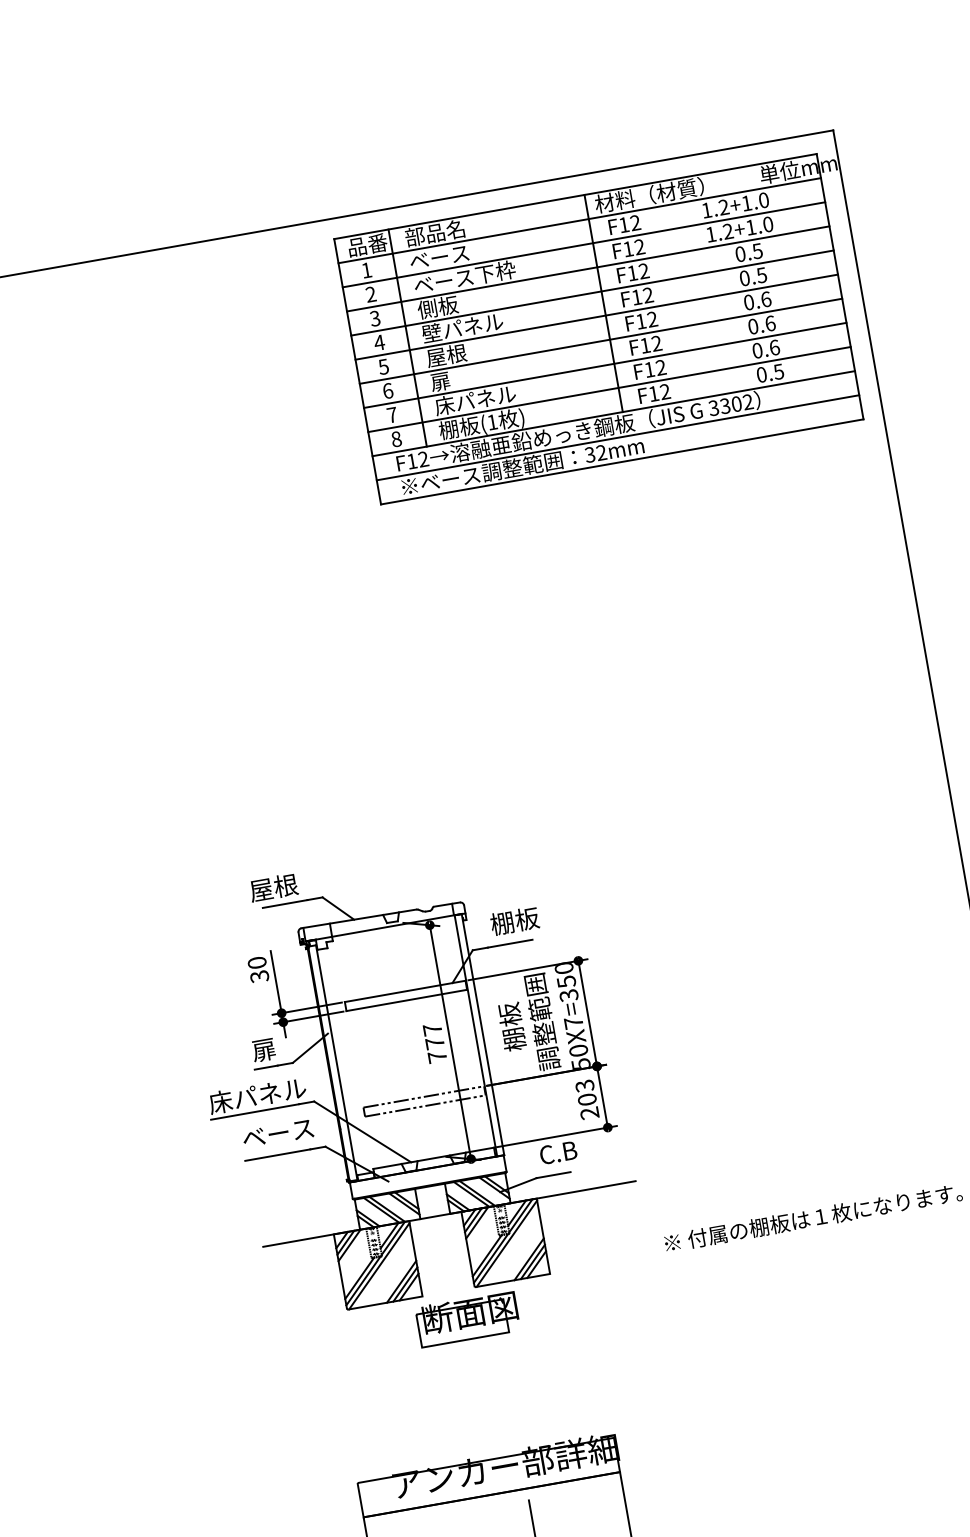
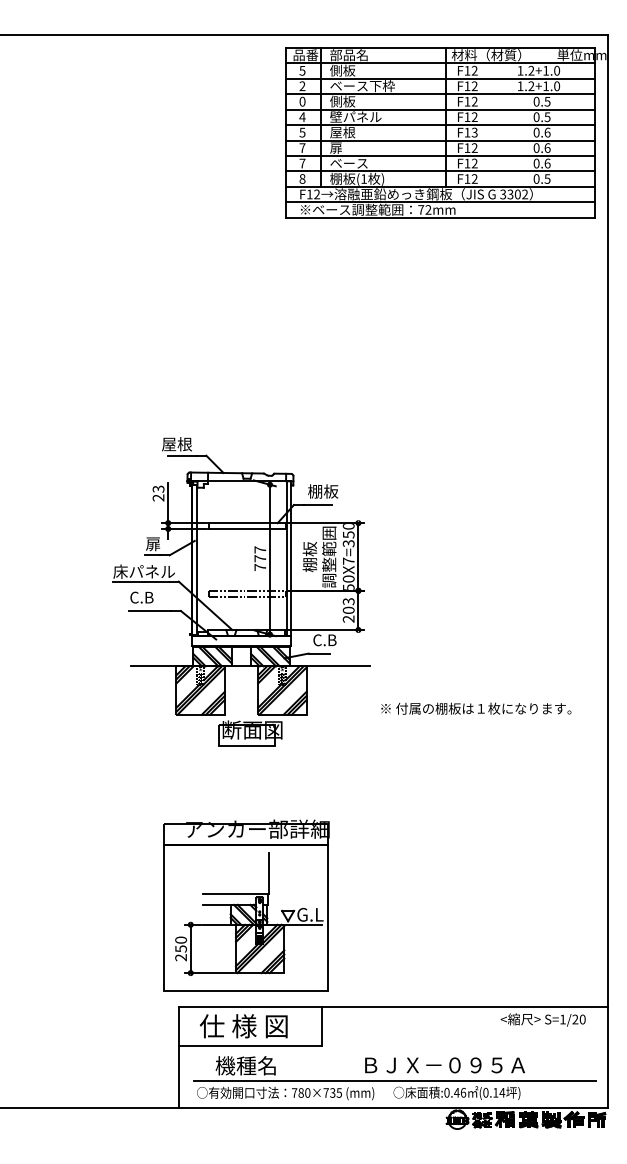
text: (438, 257) -> (348, 70), ベース -> 側板
text: (366, 269) -> (302, 70), 1 -> 5
text: (375, 318) -> (302, 101), 3 -> 0
text: (652, 319) -> (474, 132), F12 -> F13
text: (387, 390) -> (302, 147), 6 -> 7
text: (474, 400) -> (355, 163), 床パネル -> ベース
text: (590, 454) -> (421, 209), 32mm -> 72mm
text: (258, 969) -> (158, 493), 30 -> 23
text: (277, 1133) -> (152, 597), ベース -> C.B

